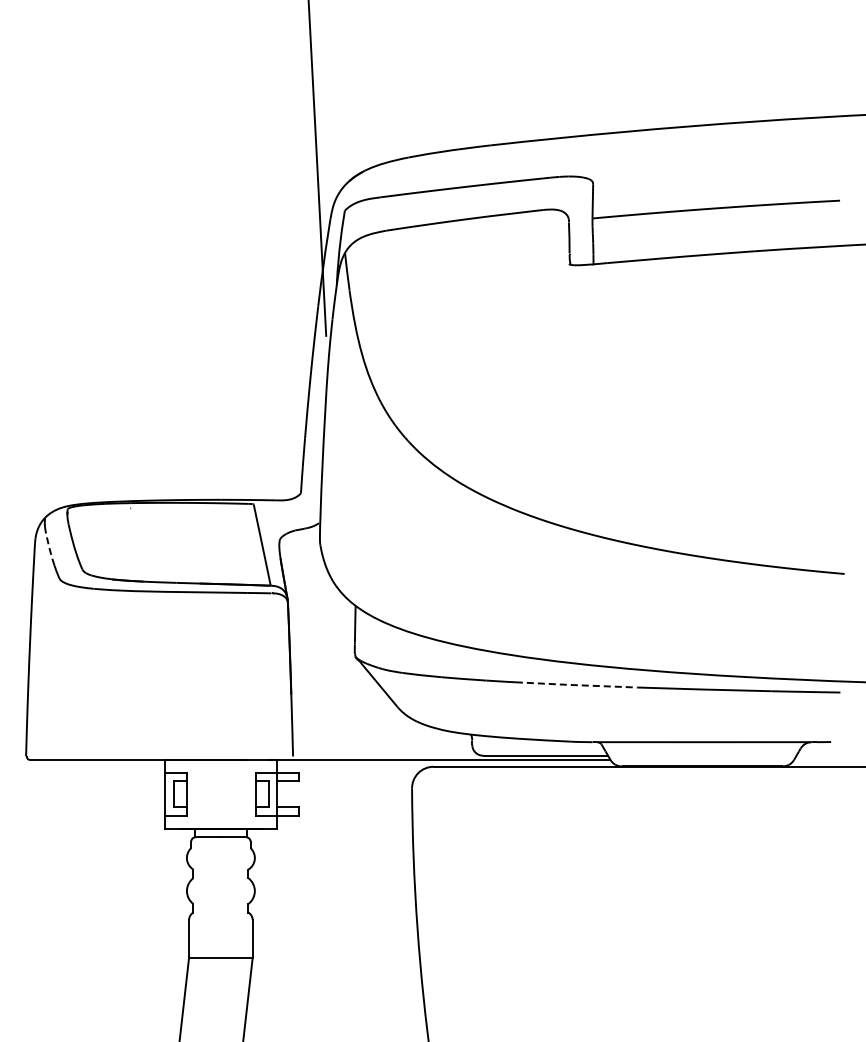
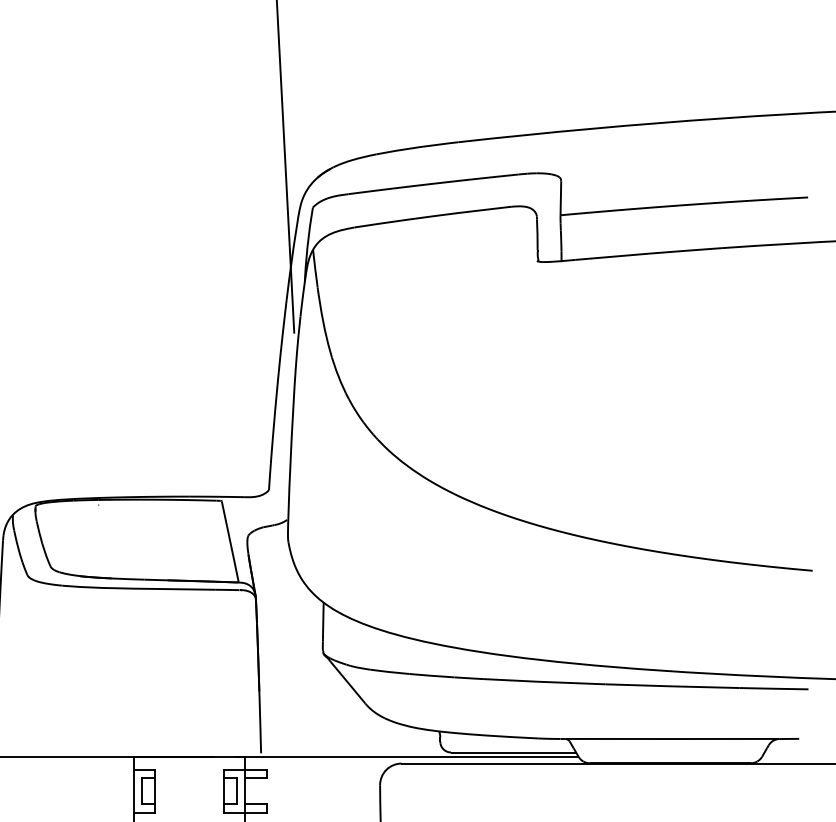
line: (49, 549) -> (17, 546), dashed -> solid
line: (577, 685) -> (545, 682), dashed -> solid

